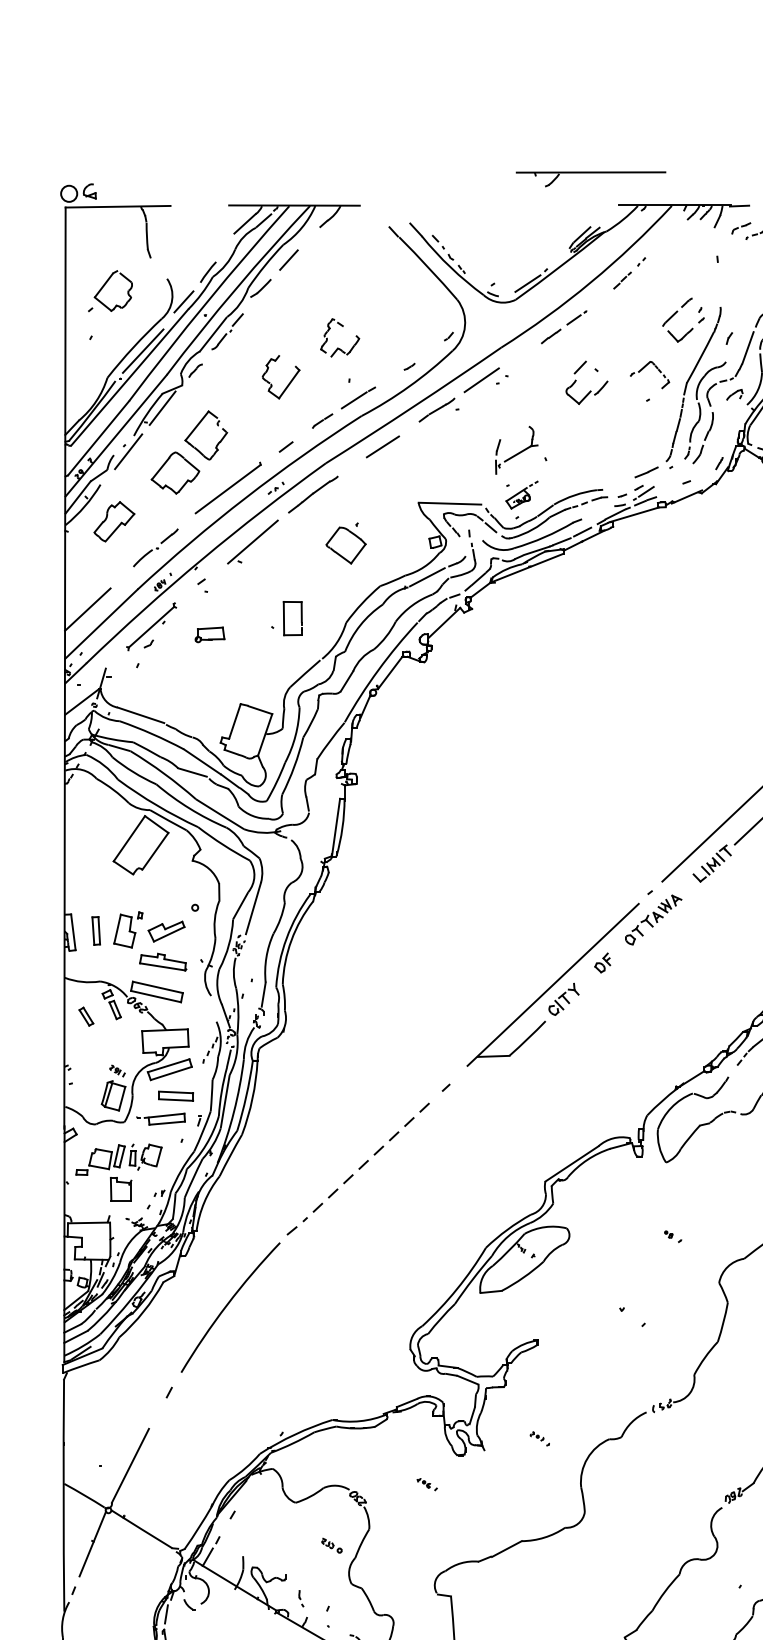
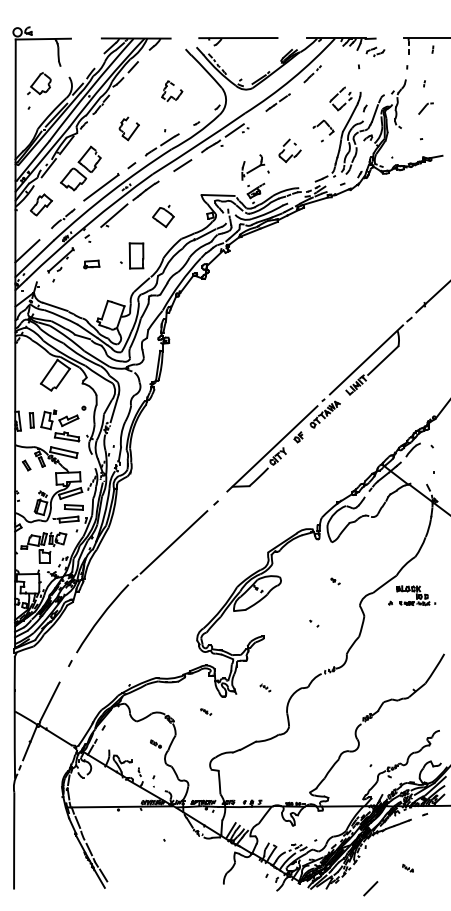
part: (591, 178) -> (238, 41), moved
part: (340, 336) -> (172, 90), moved
part: (585, 382) -> (289, 150), moved
part: (287, 617) -> (132, 255), size x1.43
line: (367, 1162) -> (174, 542), dashed -> solid
part: (633, 1316) -> (314, 623), size x0.62

